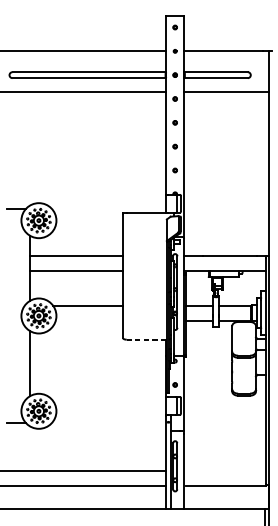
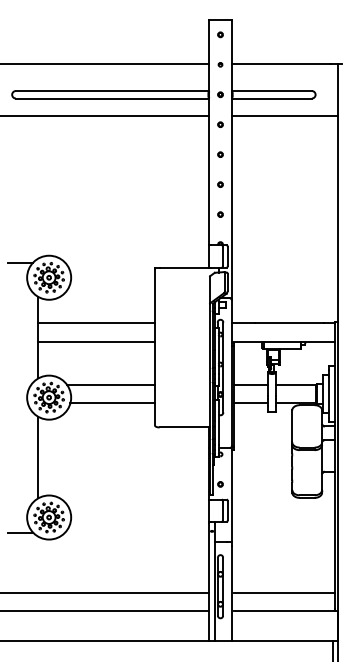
line: (89, 320) -> (112, 403), added
line: (146, 339) -> (184, 427), dashed -> solid
line: (226, 470) -> (284, 592), added

